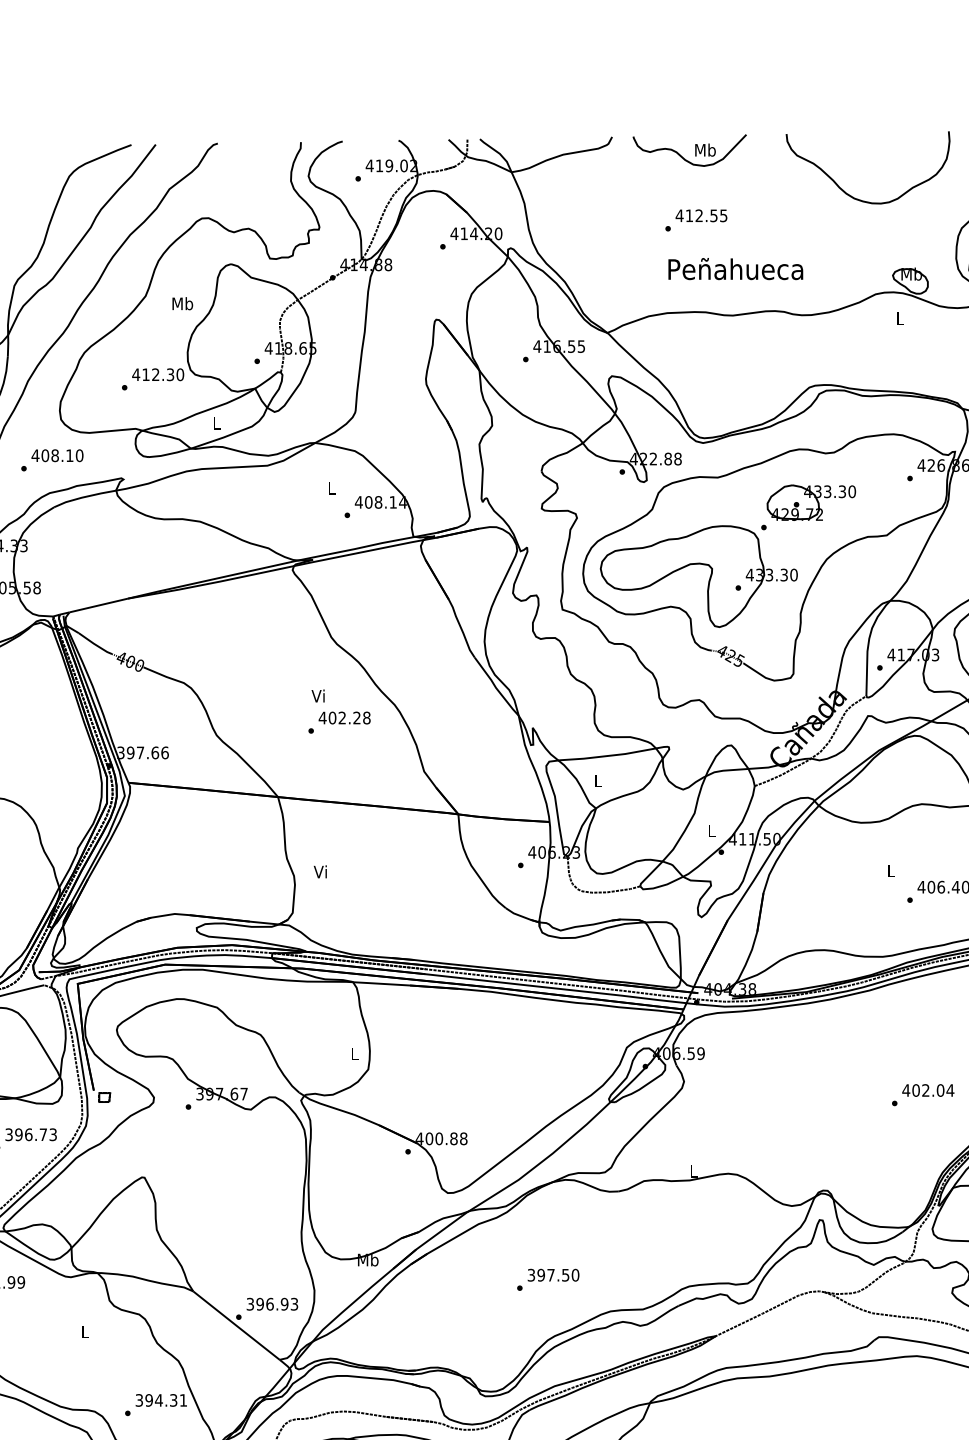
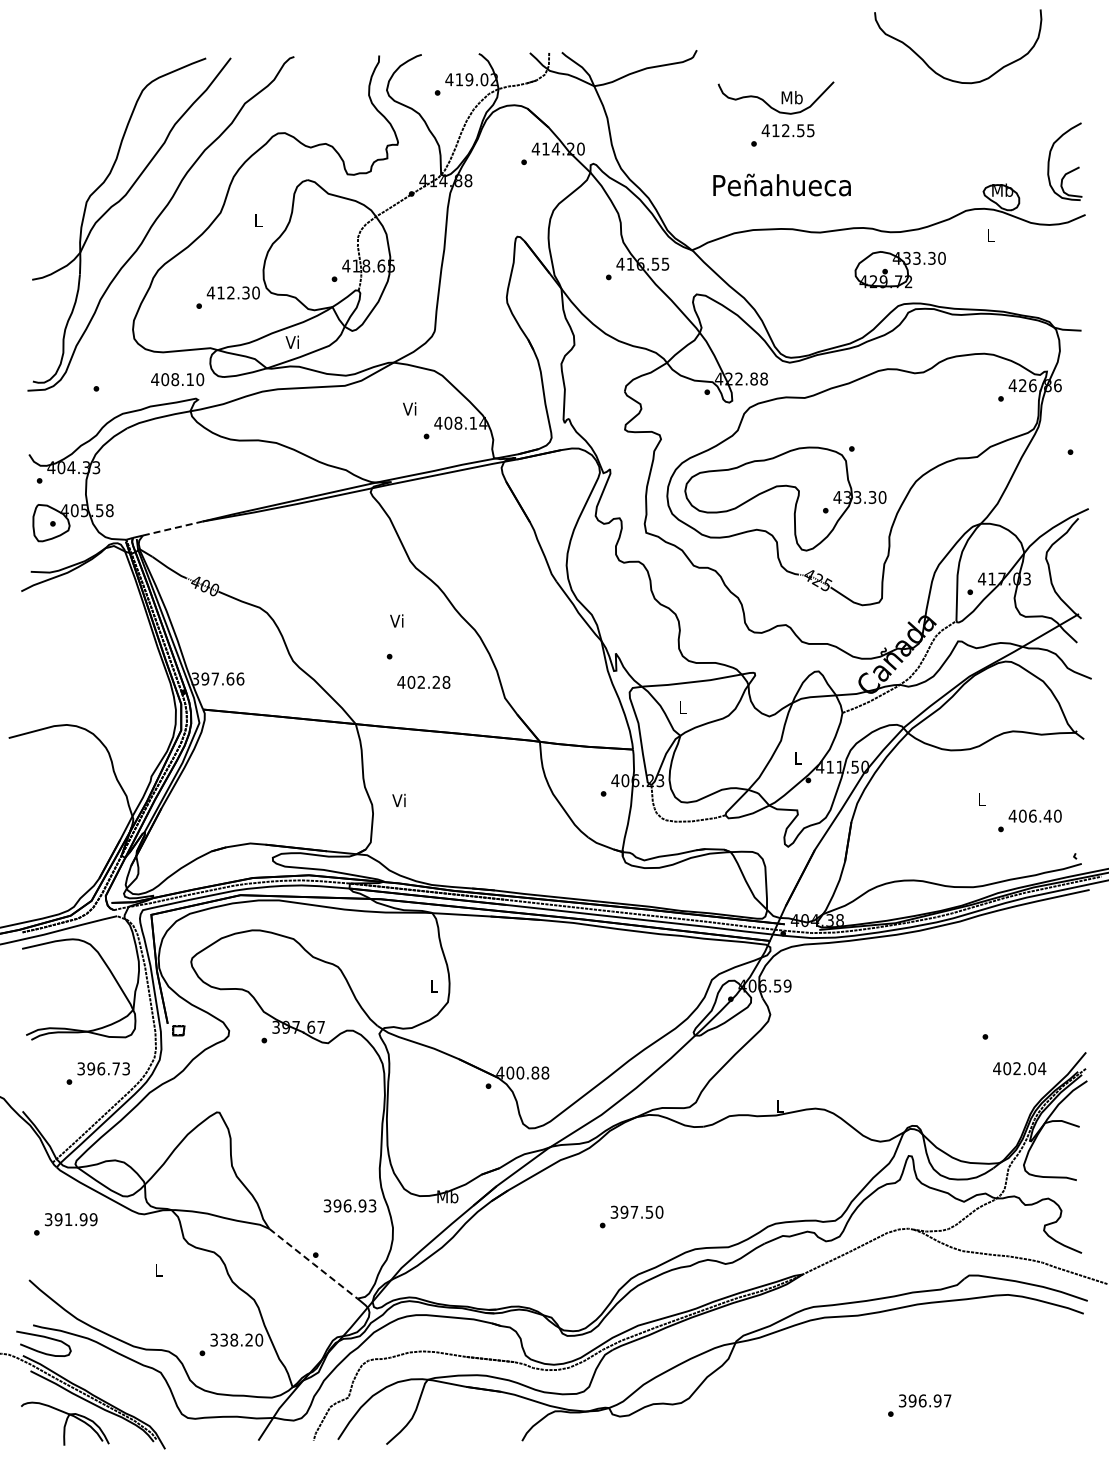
part: (689, 149) -> (775, 97), moved
curve: (852, 196) -> (942, 75), moved
text: (735, 268) -> (781, 184), moved
text: (182, 303) -> (258, 220), Mb -> L
text: (215, 422) -> (291, 341), L -> Vi
text: (57, 455) -> (177, 379), moved
text: (330, 487) -> (409, 408), L -> Vi
part: (810, 502) -> (899, 269), moved
line: (98, 605) -> (172, 528), solid -> dashed
text: (344, 717) -> (423, 681), moved
text: (928, 1090) -> (1019, 1068), moved
text: (271, 1303) -> (349, 1205), moved
line: (236, 1325) -> (313, 1263), solid -> dashed
text: (166, 1399) -> (241, 1339), 394.31 -> 338.20

